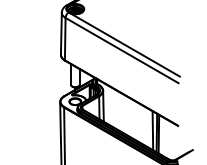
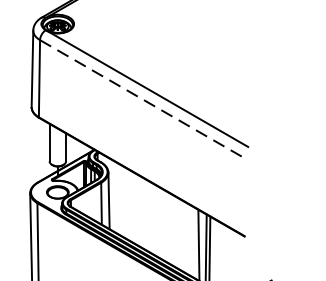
line: (122, 50) -> (143, 99), solid -> dashed

